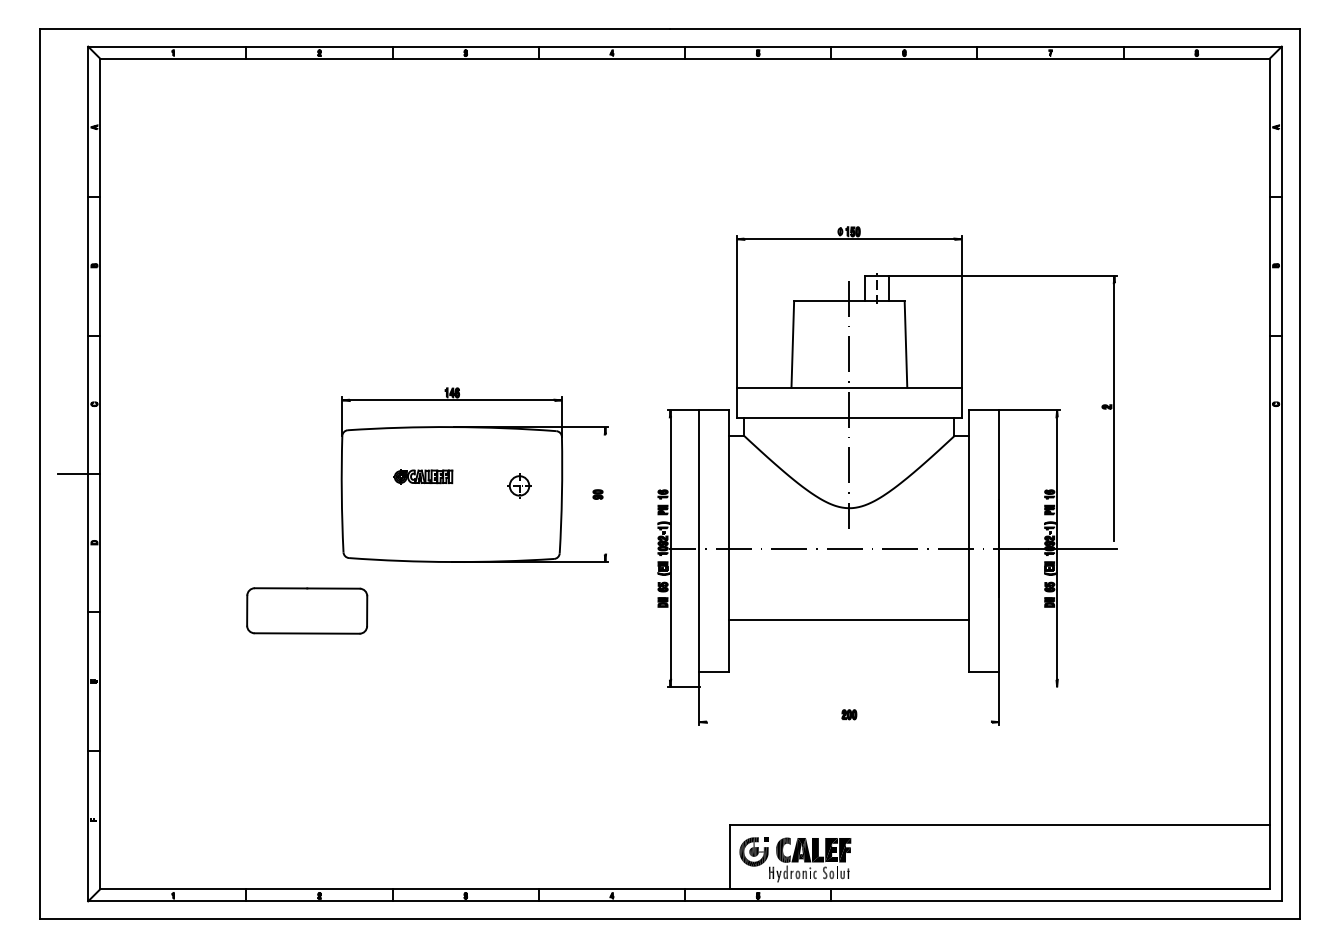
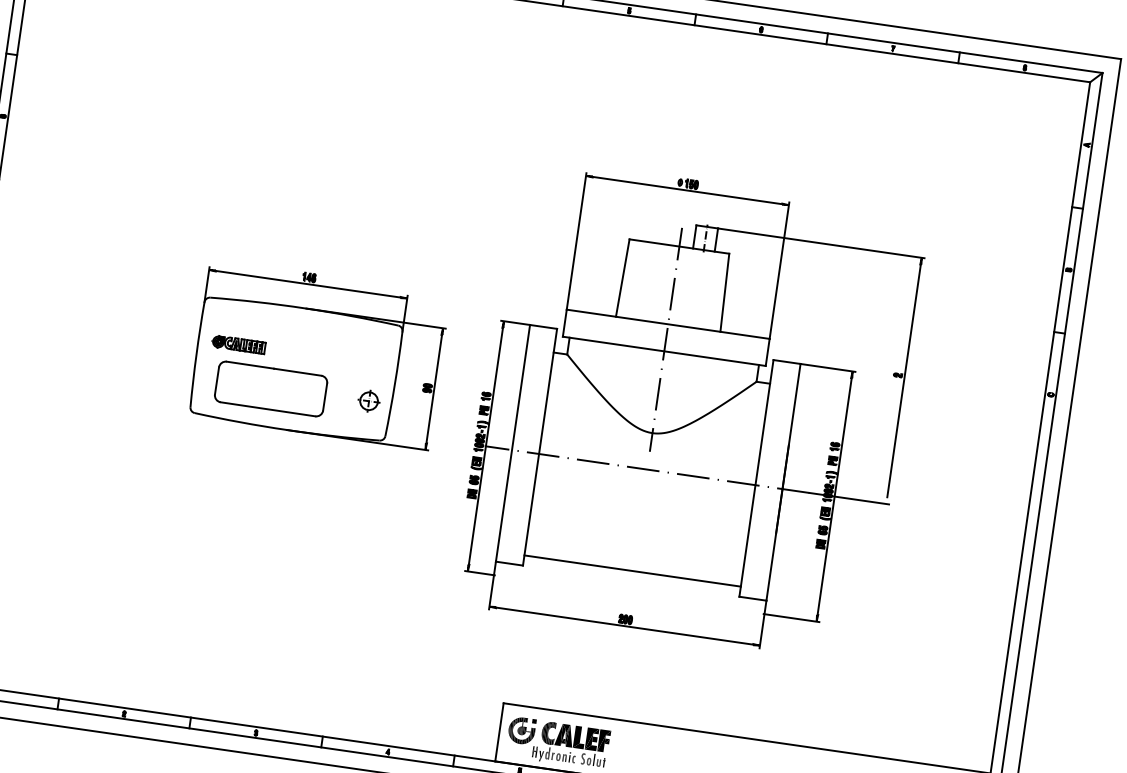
part: (423, 476) -> (239, 344), moved
part: (519, 485) -> (369, 400), moved
line: (605, 494) -> (434, 389), added
part: (307, 610) -> (271, 388), moved
line: (849, 620) -> (632, 571), moved
line: (1029, 687) -> (791, 618), added
line: (848, 722) -> (623, 626), added

